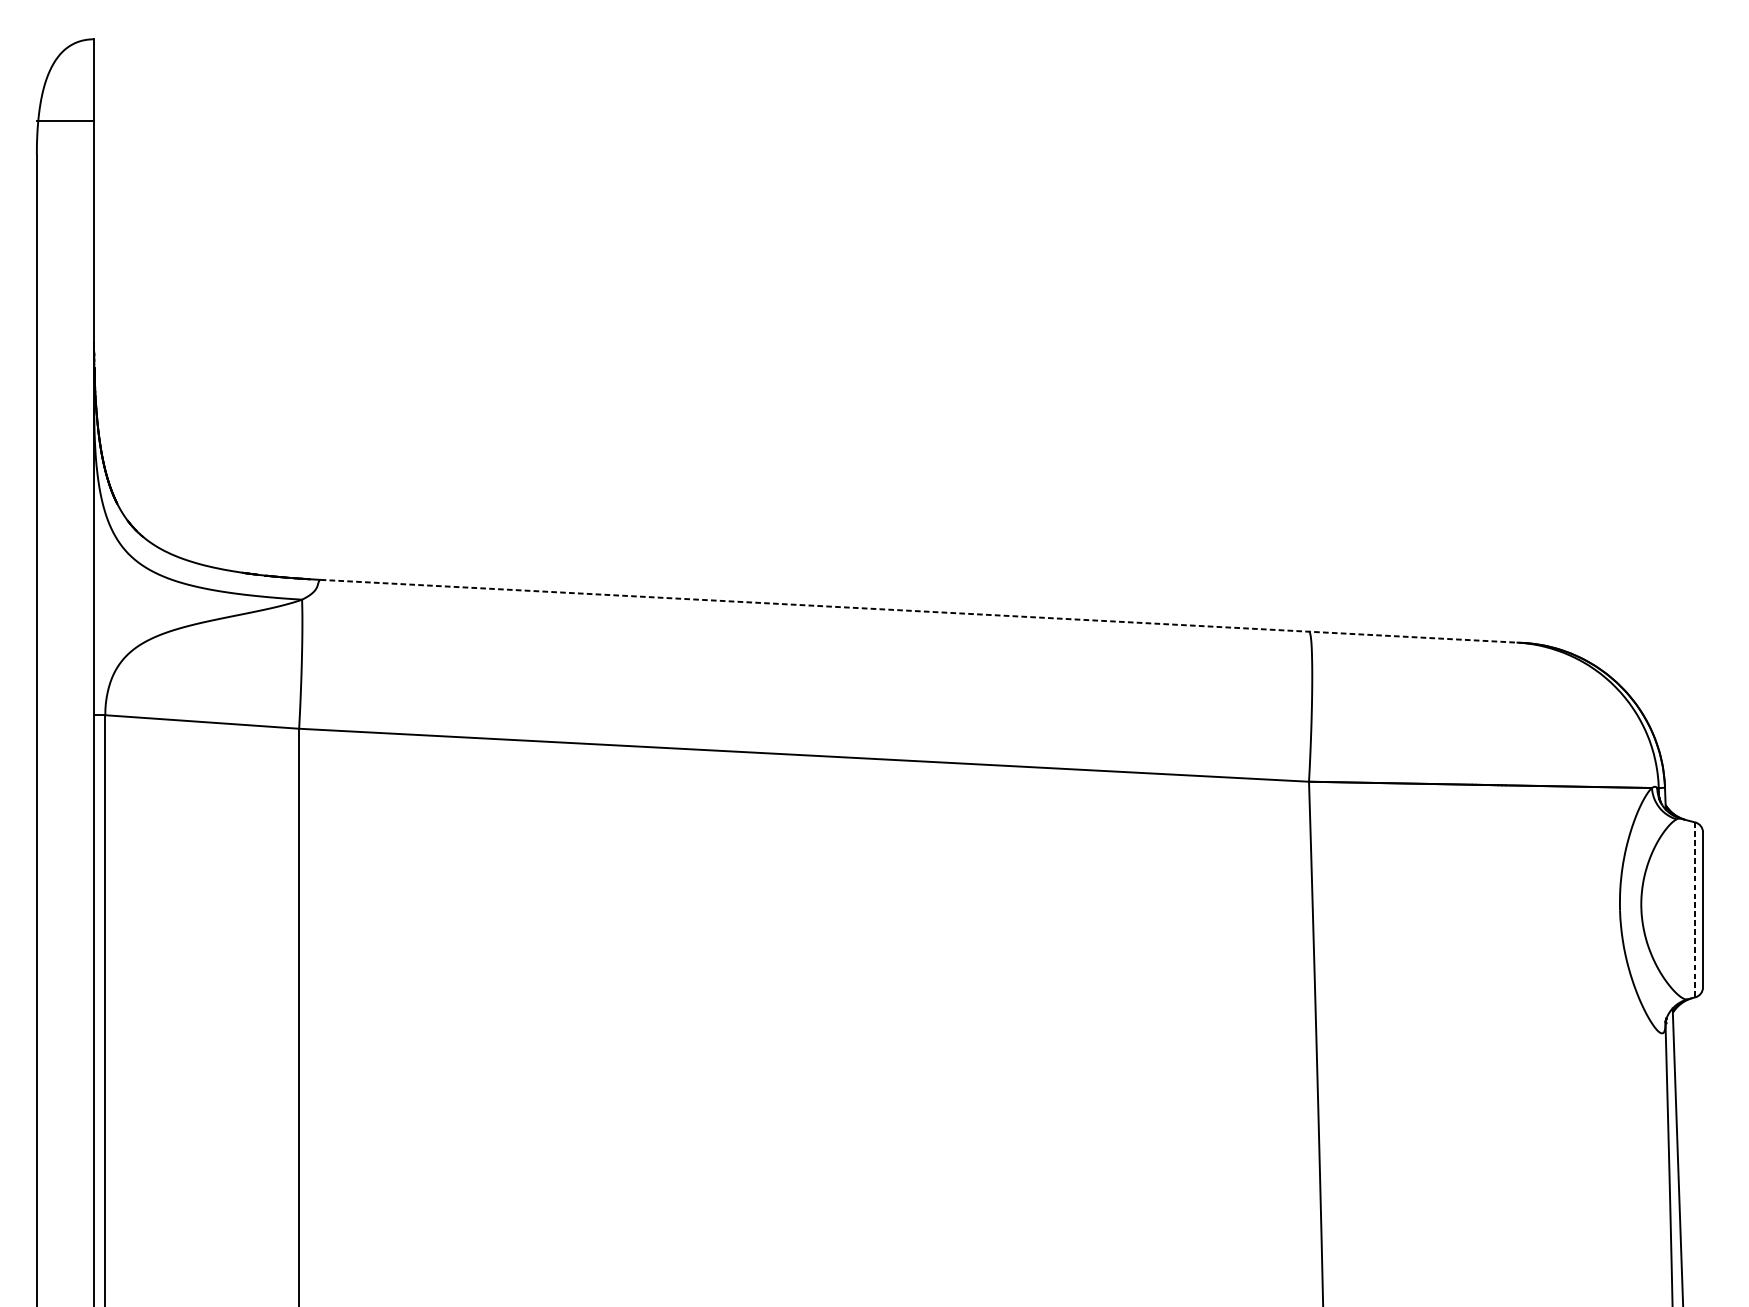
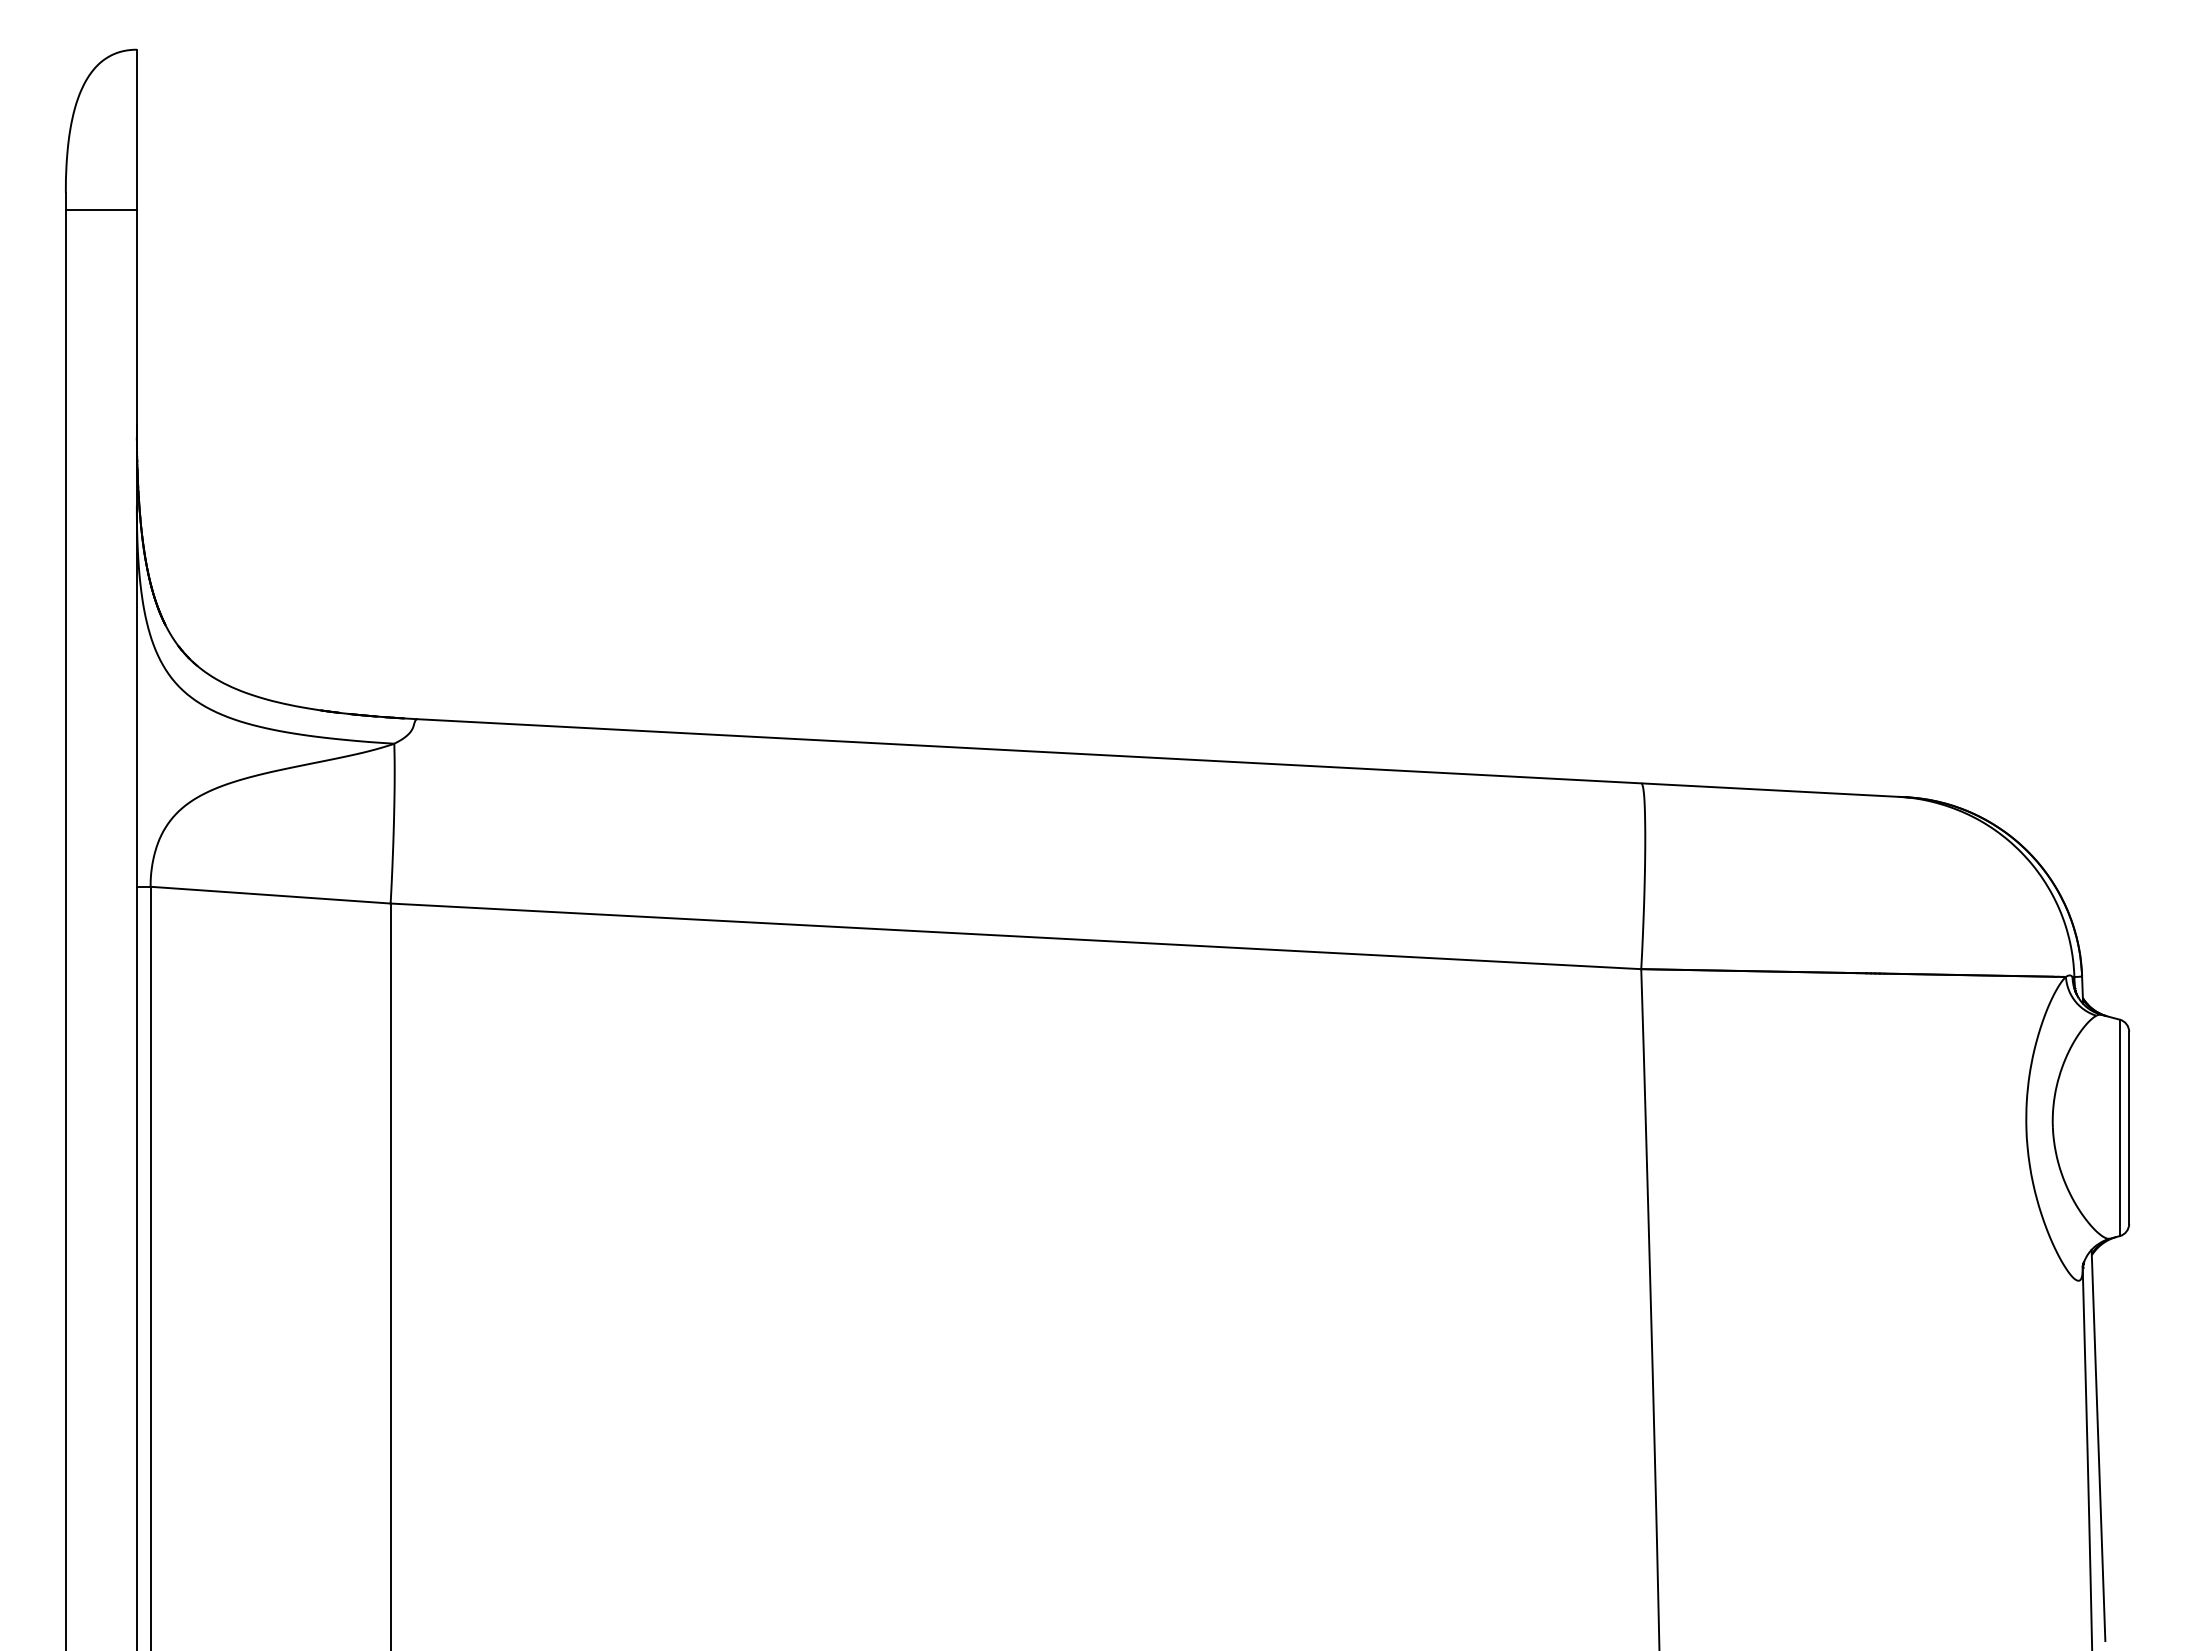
line: (64, 120) -> (100, 210), moved
line: (922, 611) -> (1162, 758), dashed -> solid
line: (1695, 910) -> (2119, 1128), dashed -> solid

